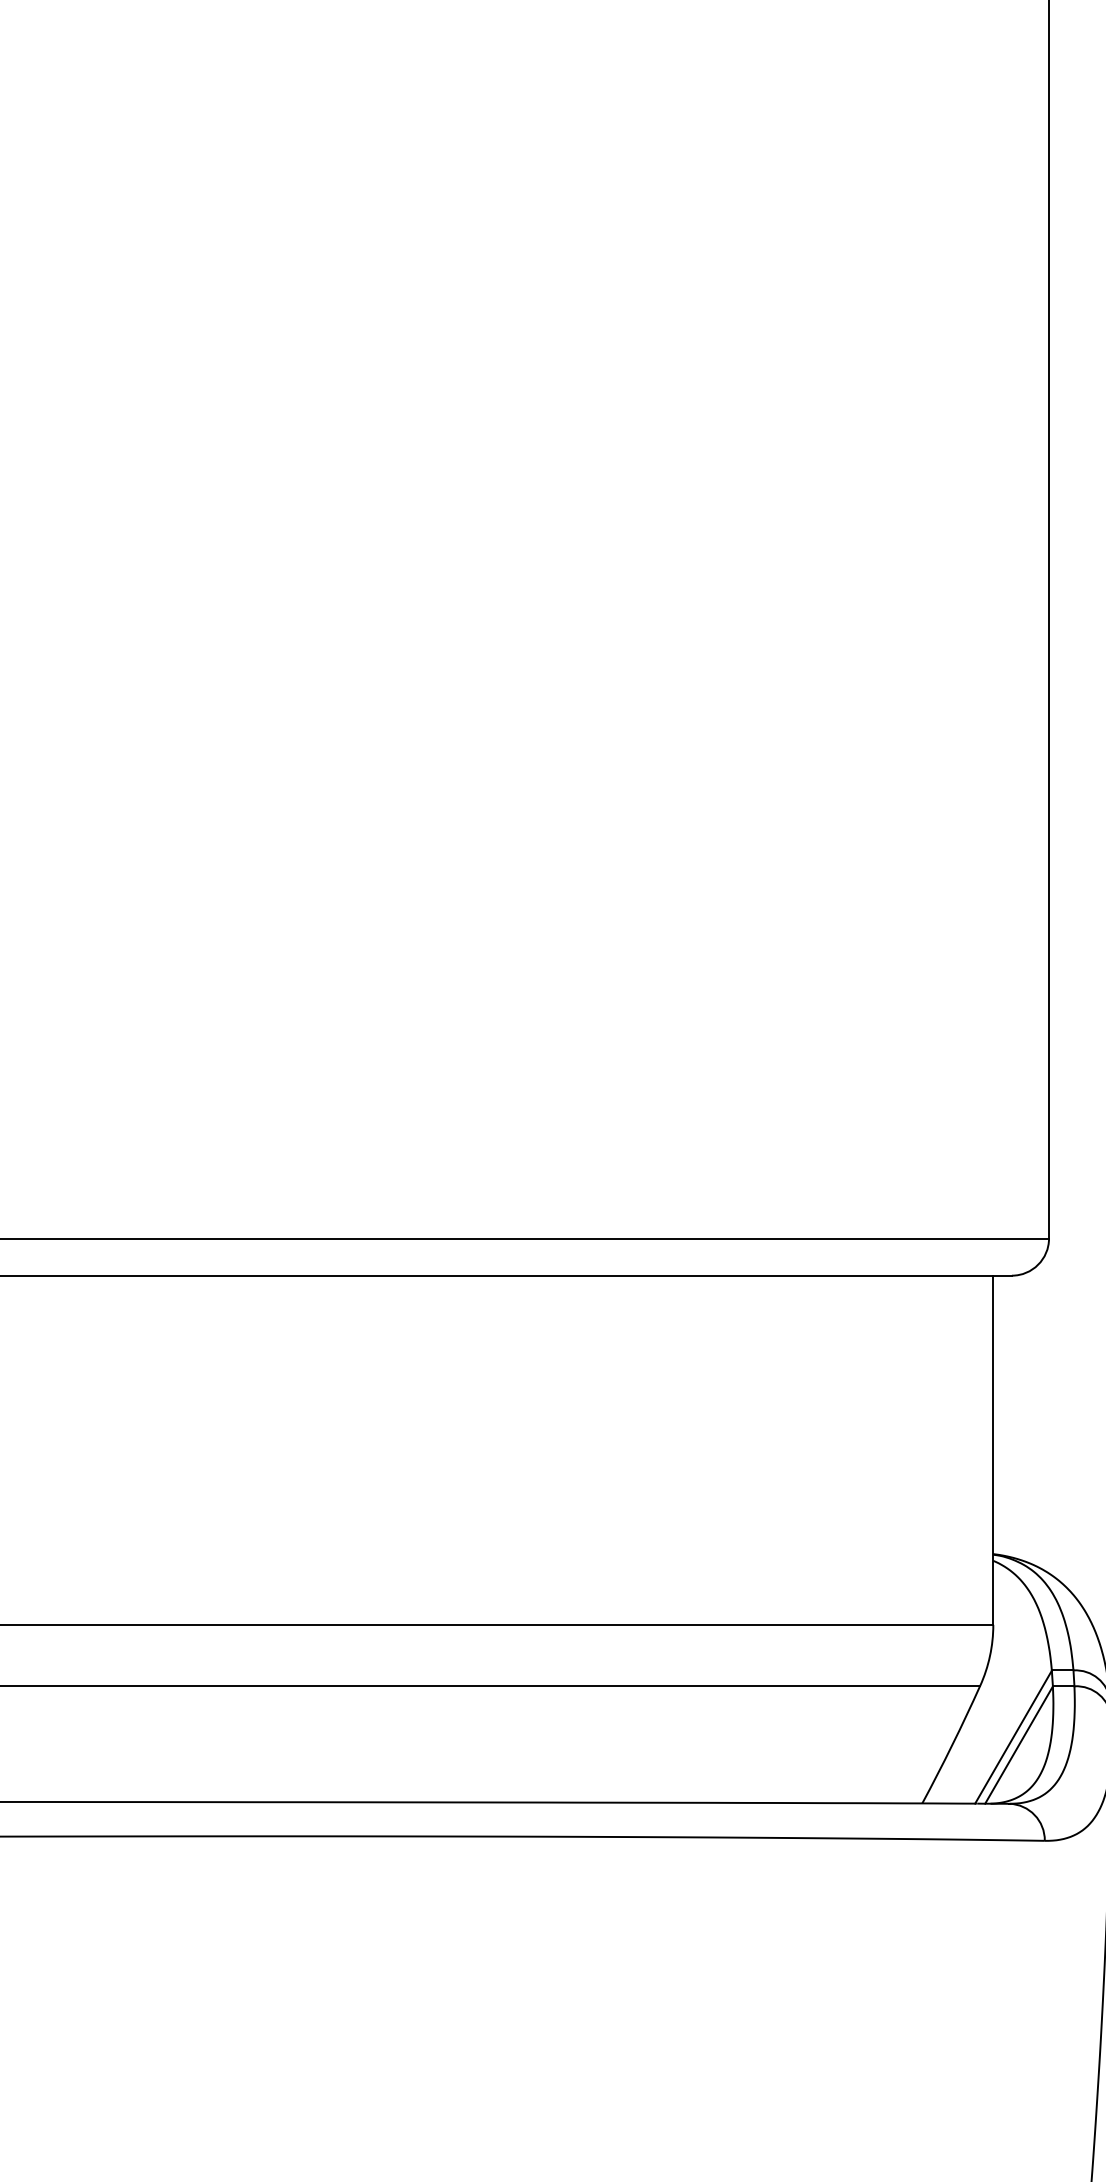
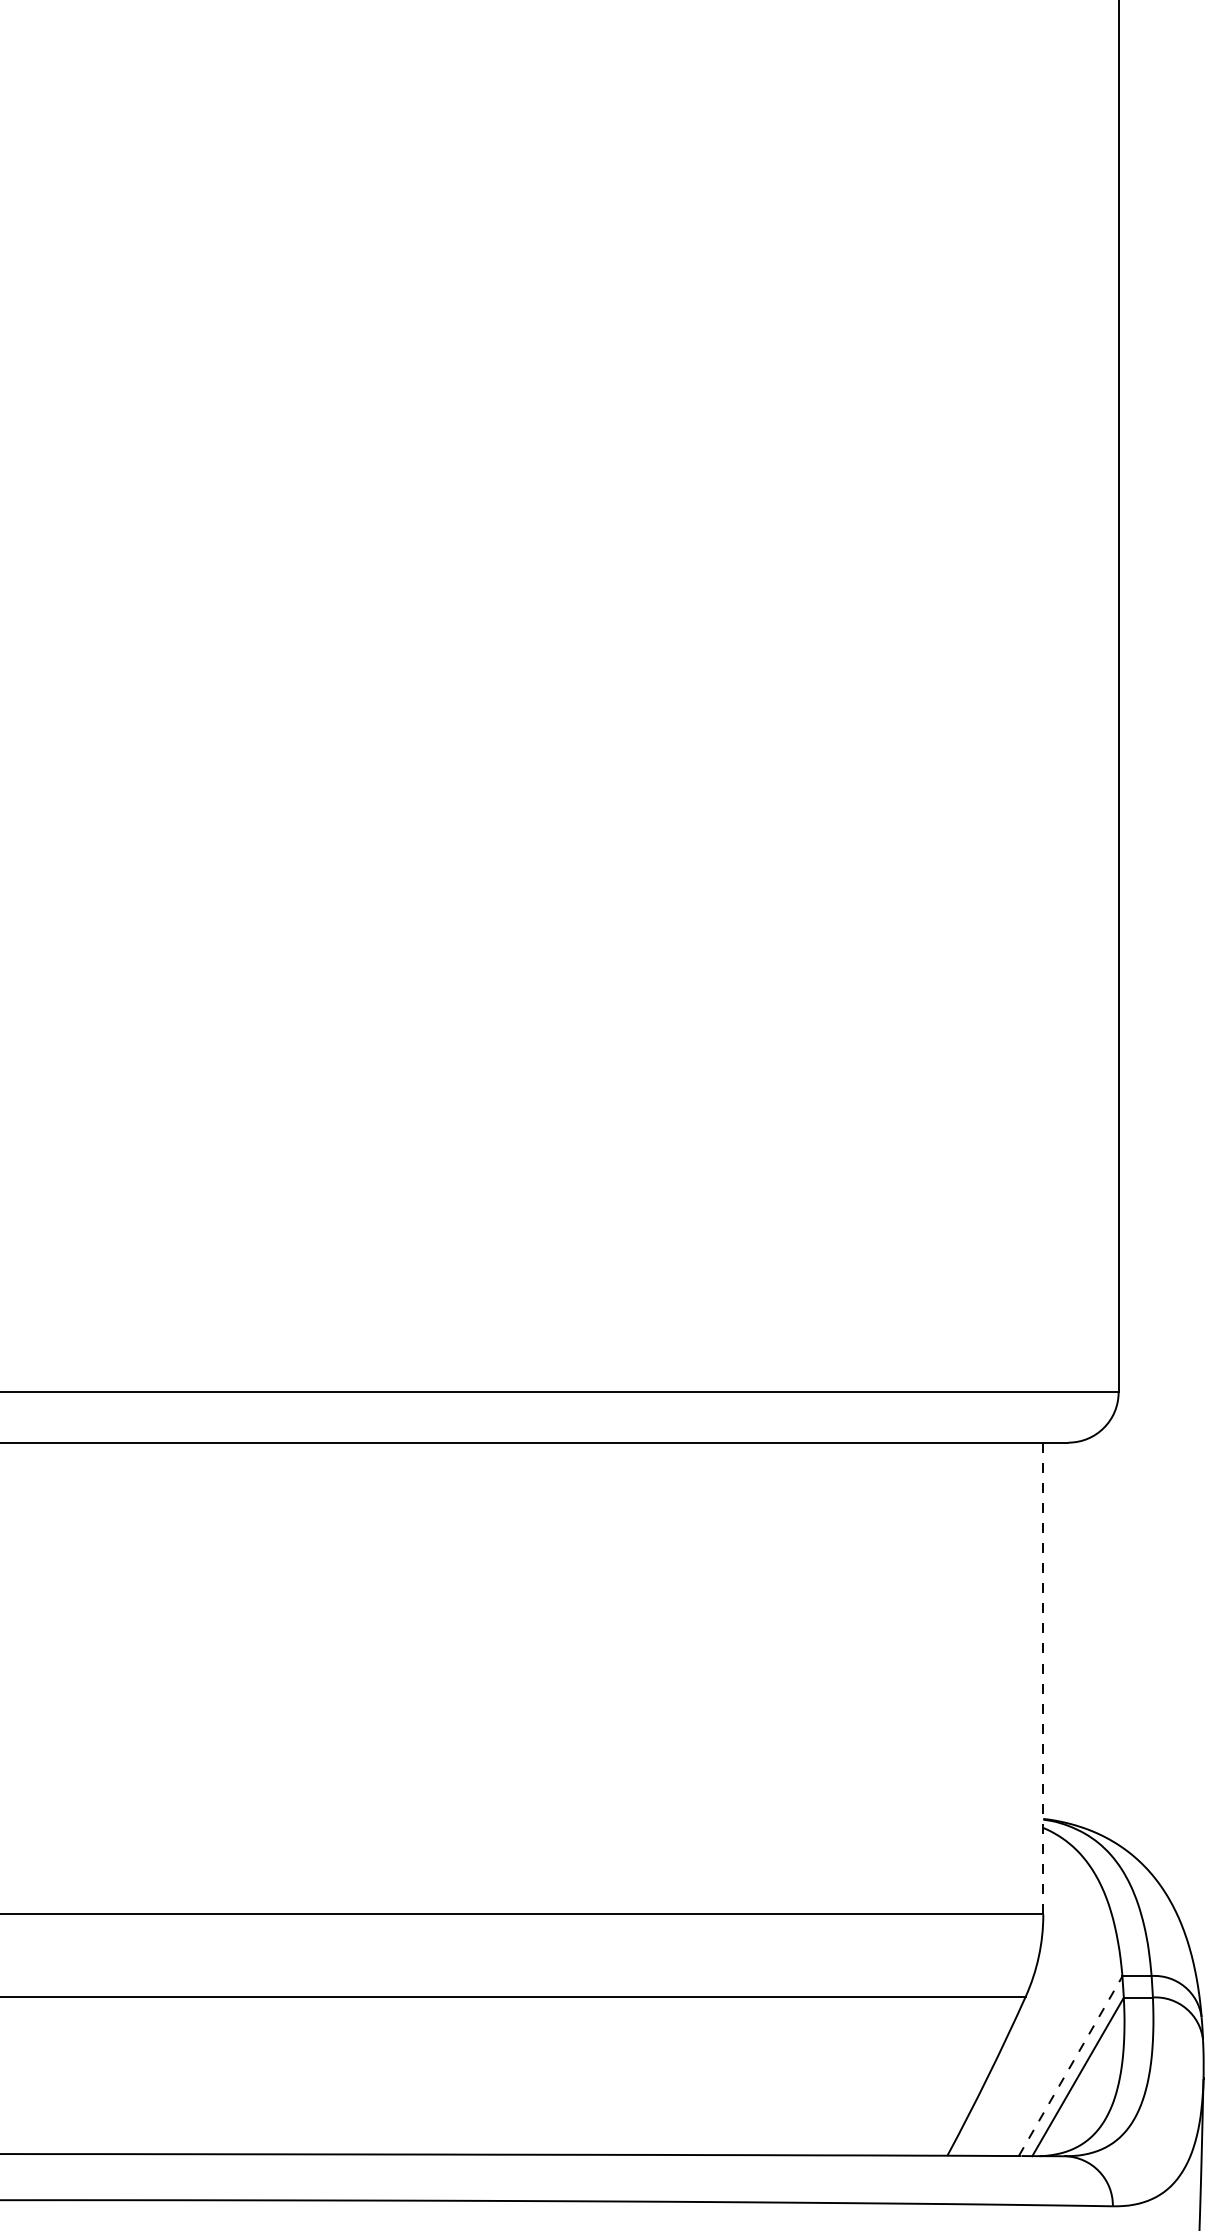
line: (993, 1450) -> (1043, 1678), solid -> dashed
line: (1013, 1737) -> (1070, 2066), solid -> dashed

